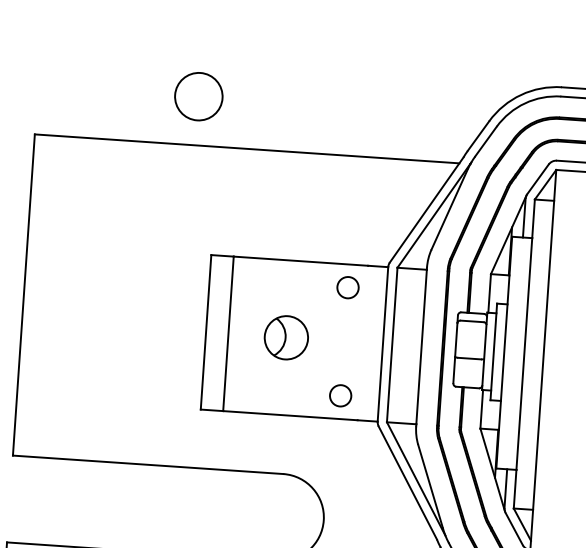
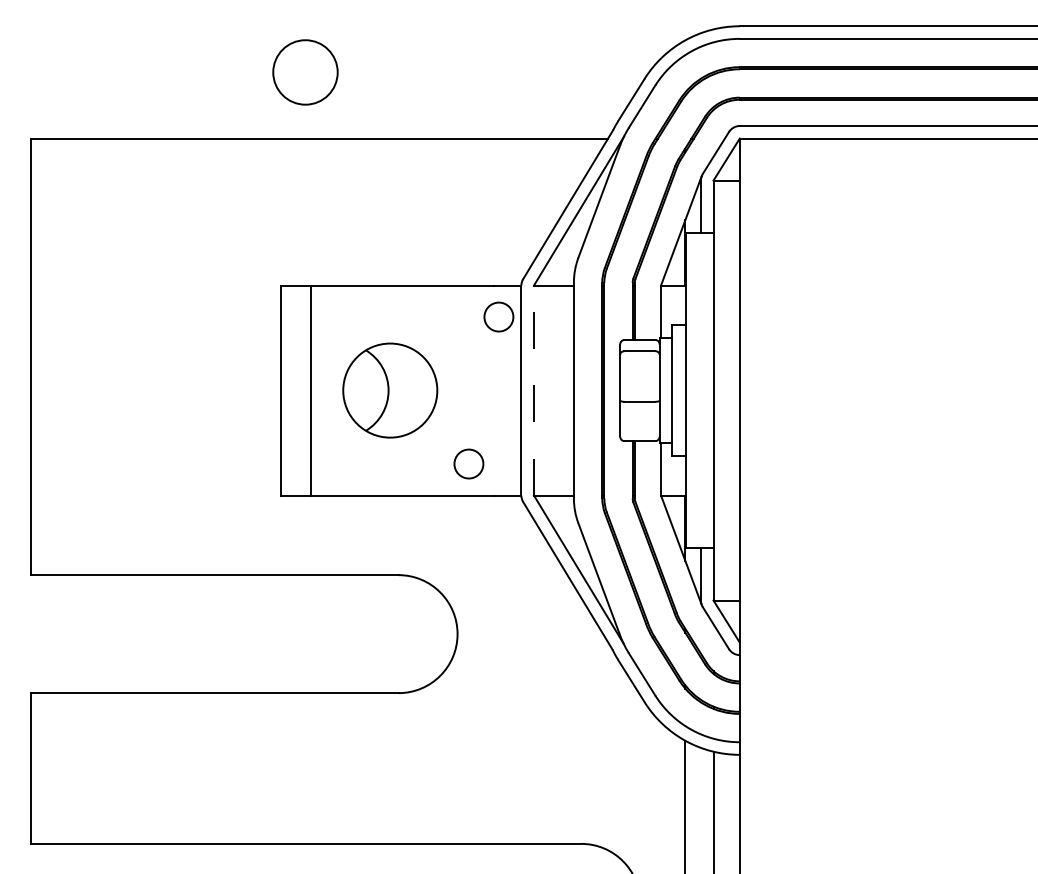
circle: (198, 96) -> (305, 72), moved
circle: (347, 287) -> (498, 316), moved
part: (285, 337) -> (389, 390), size x1.6
line: (392, 345) -> (534, 390), solid -> dashed

